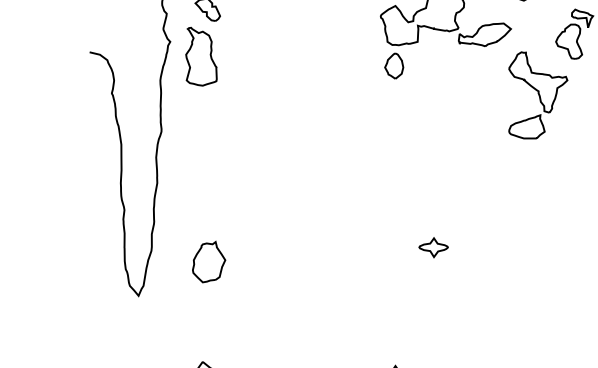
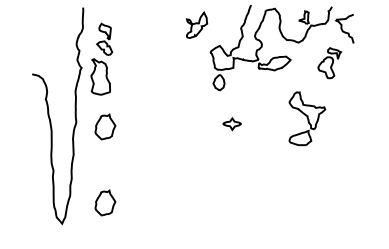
part: (538, 95) -> (307, 118), moved
part: (209, 137) -> (105, 126), added
part: (432, 248) -> (231, 124), moved

